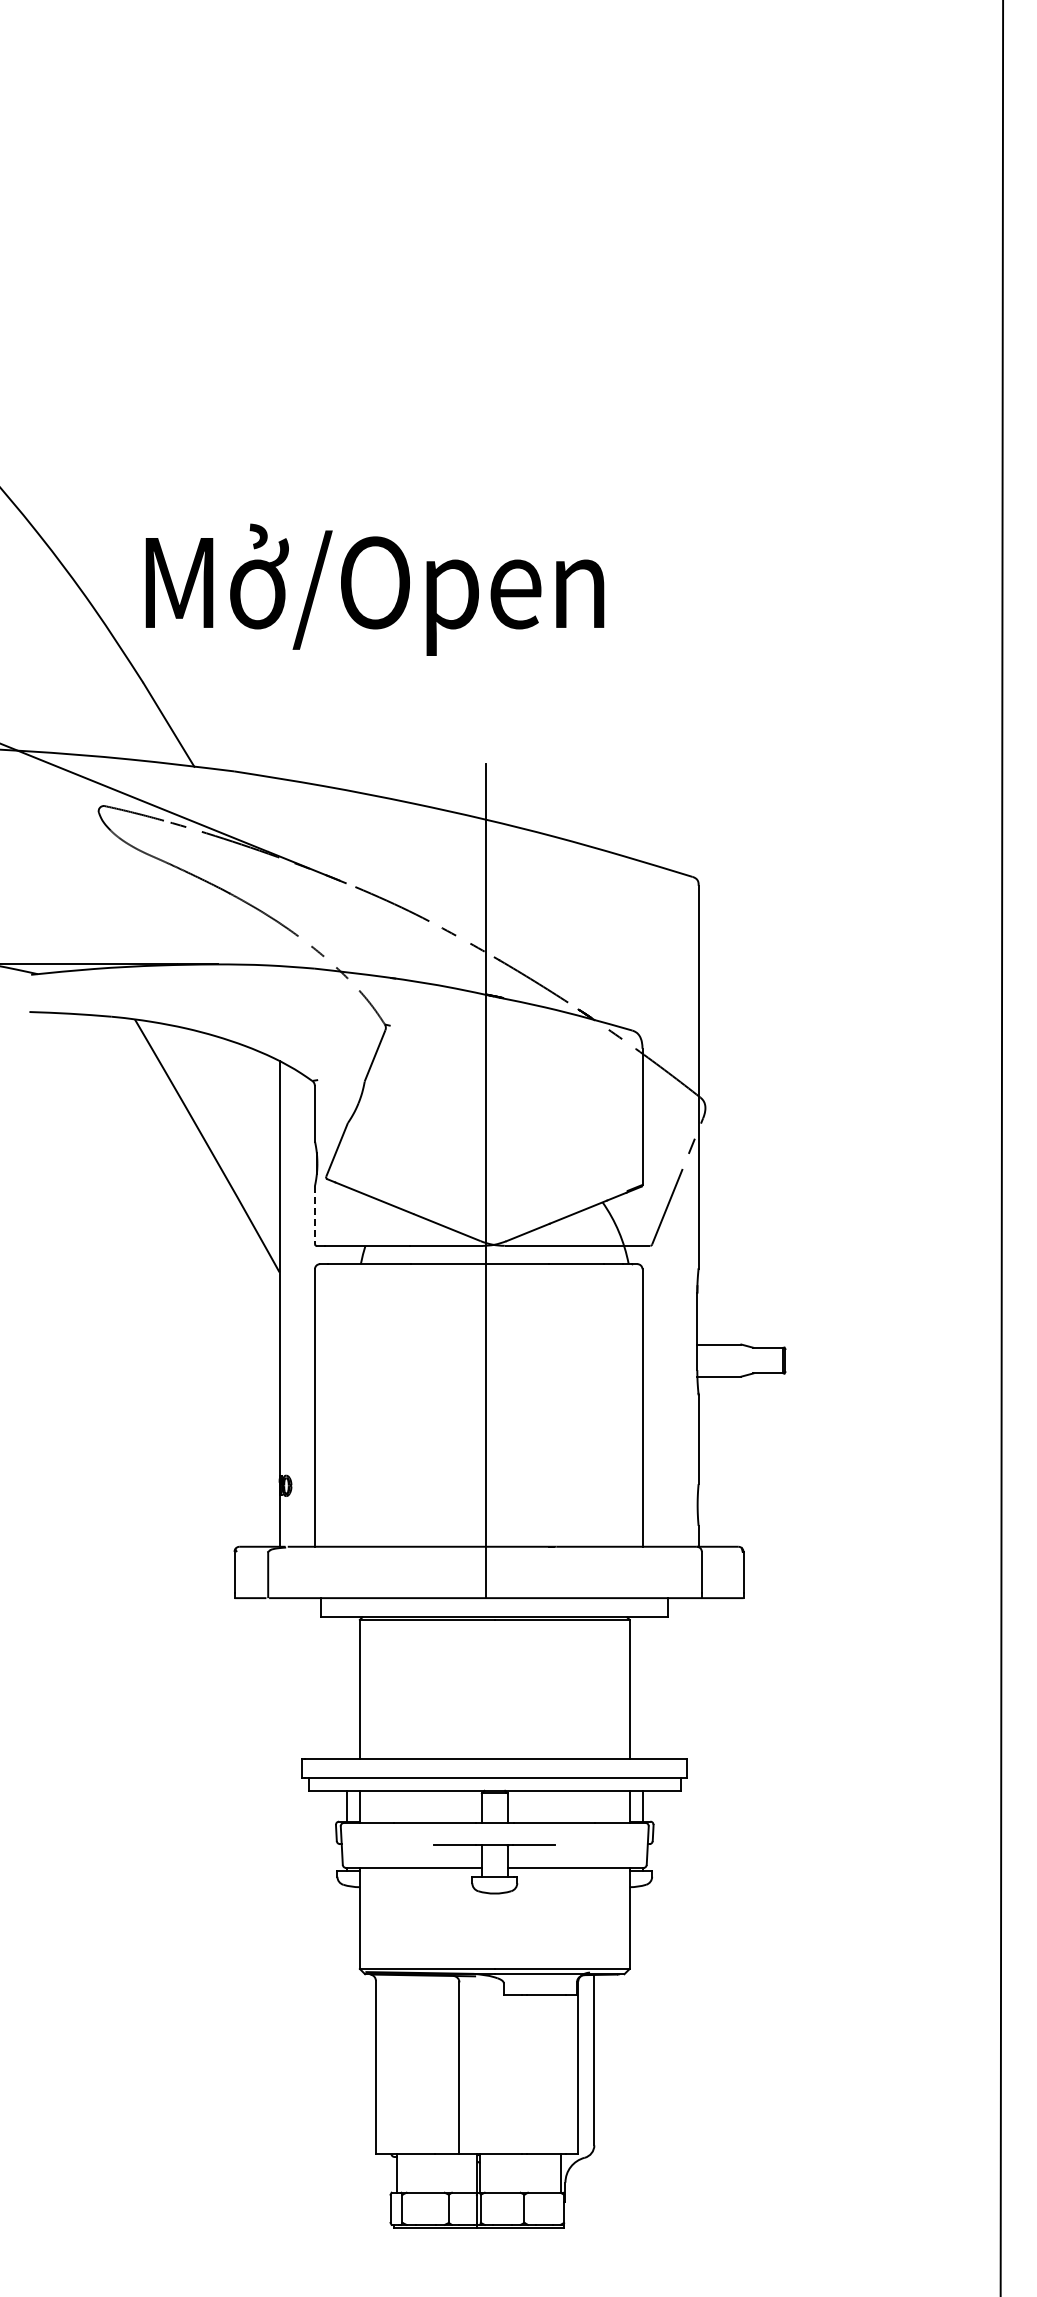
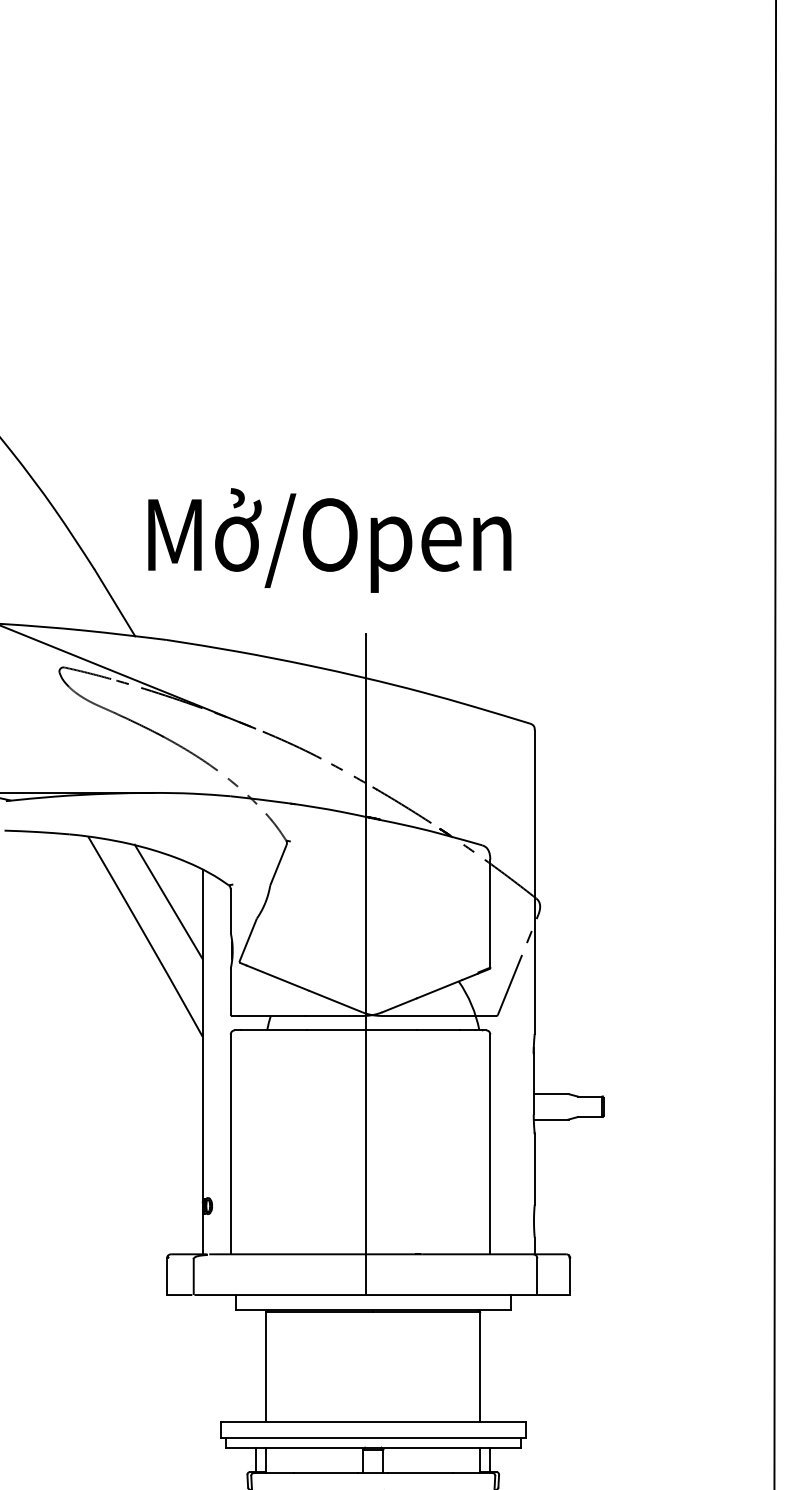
text: (374, 589) -> (329, 540), moved
line: (236, 1101) -> (168, 901), added
line: (314, 1215) -> (230, 991), dashed -> solid

